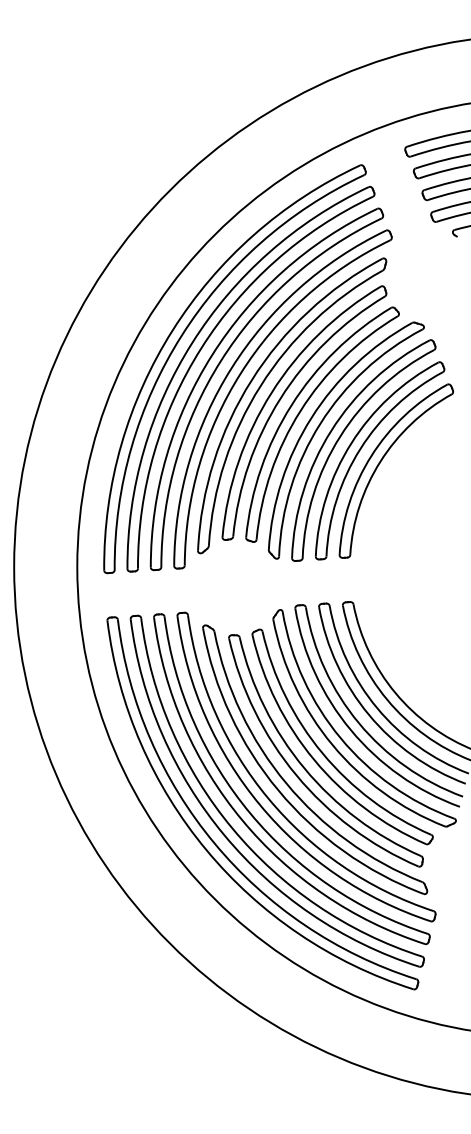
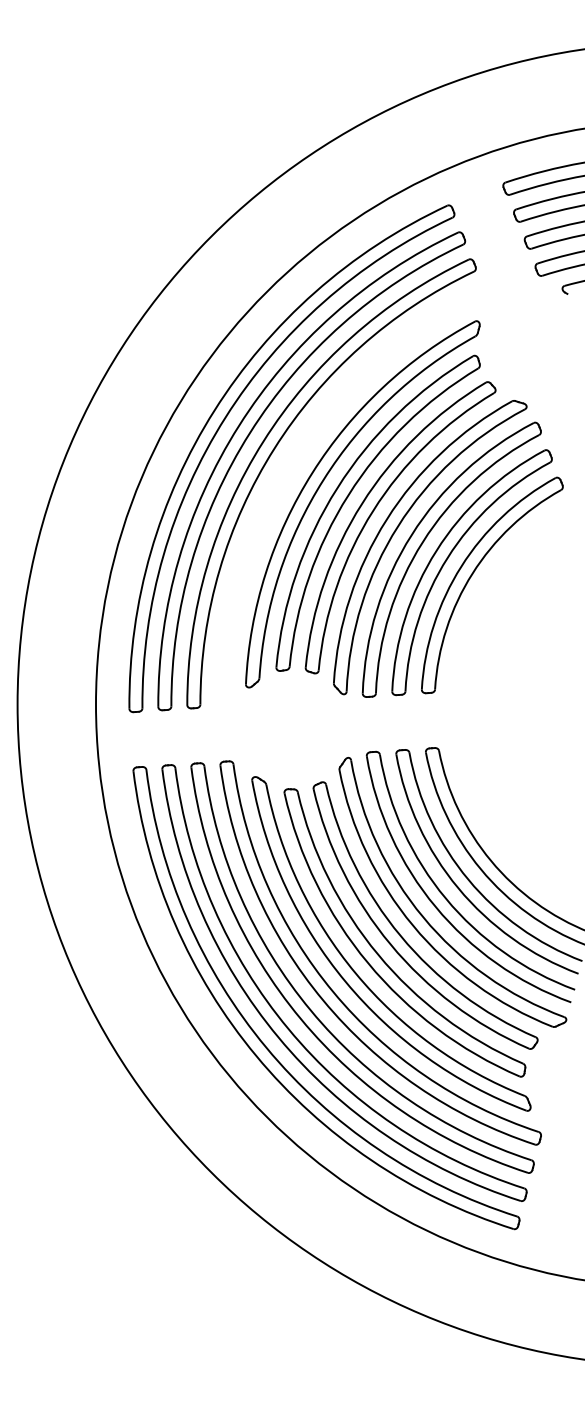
part: (243, 371) -> (302, 461), removed

